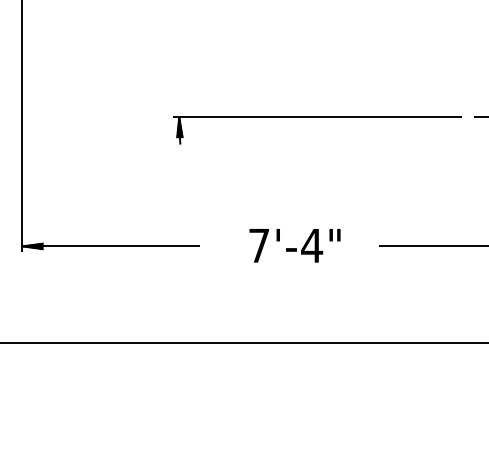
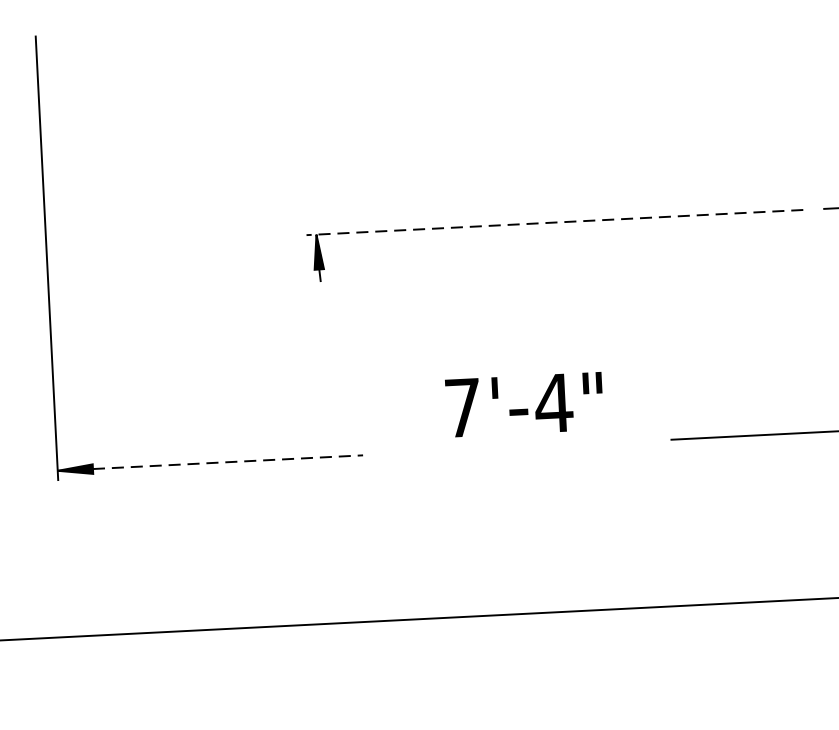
line: (317, 116) -> (554, 221), solid -> dashed
text: (294, 245) -> (523, 404), moved
line: (121, 246) -> (228, 462), solid -> dashed

